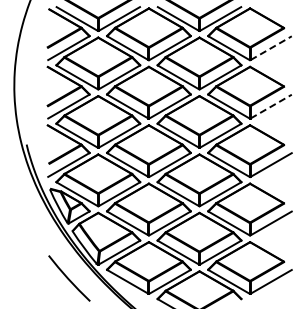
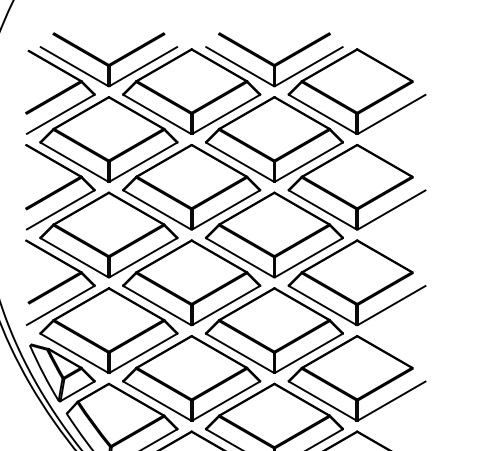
line: (271, 48) -> (392, 114), dashed -> solid
line: (271, 106) -> (392, 209), dashed -> solid

